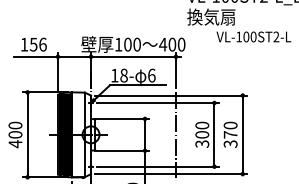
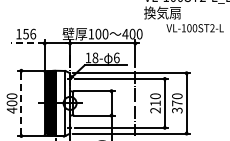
line: (35, 56) -> (27, 43), solid -> dashed
line: (27, 134) -> (21, 103), solid -> dashed
text: (202, 138) -> (155, 106), 300 -> 210

